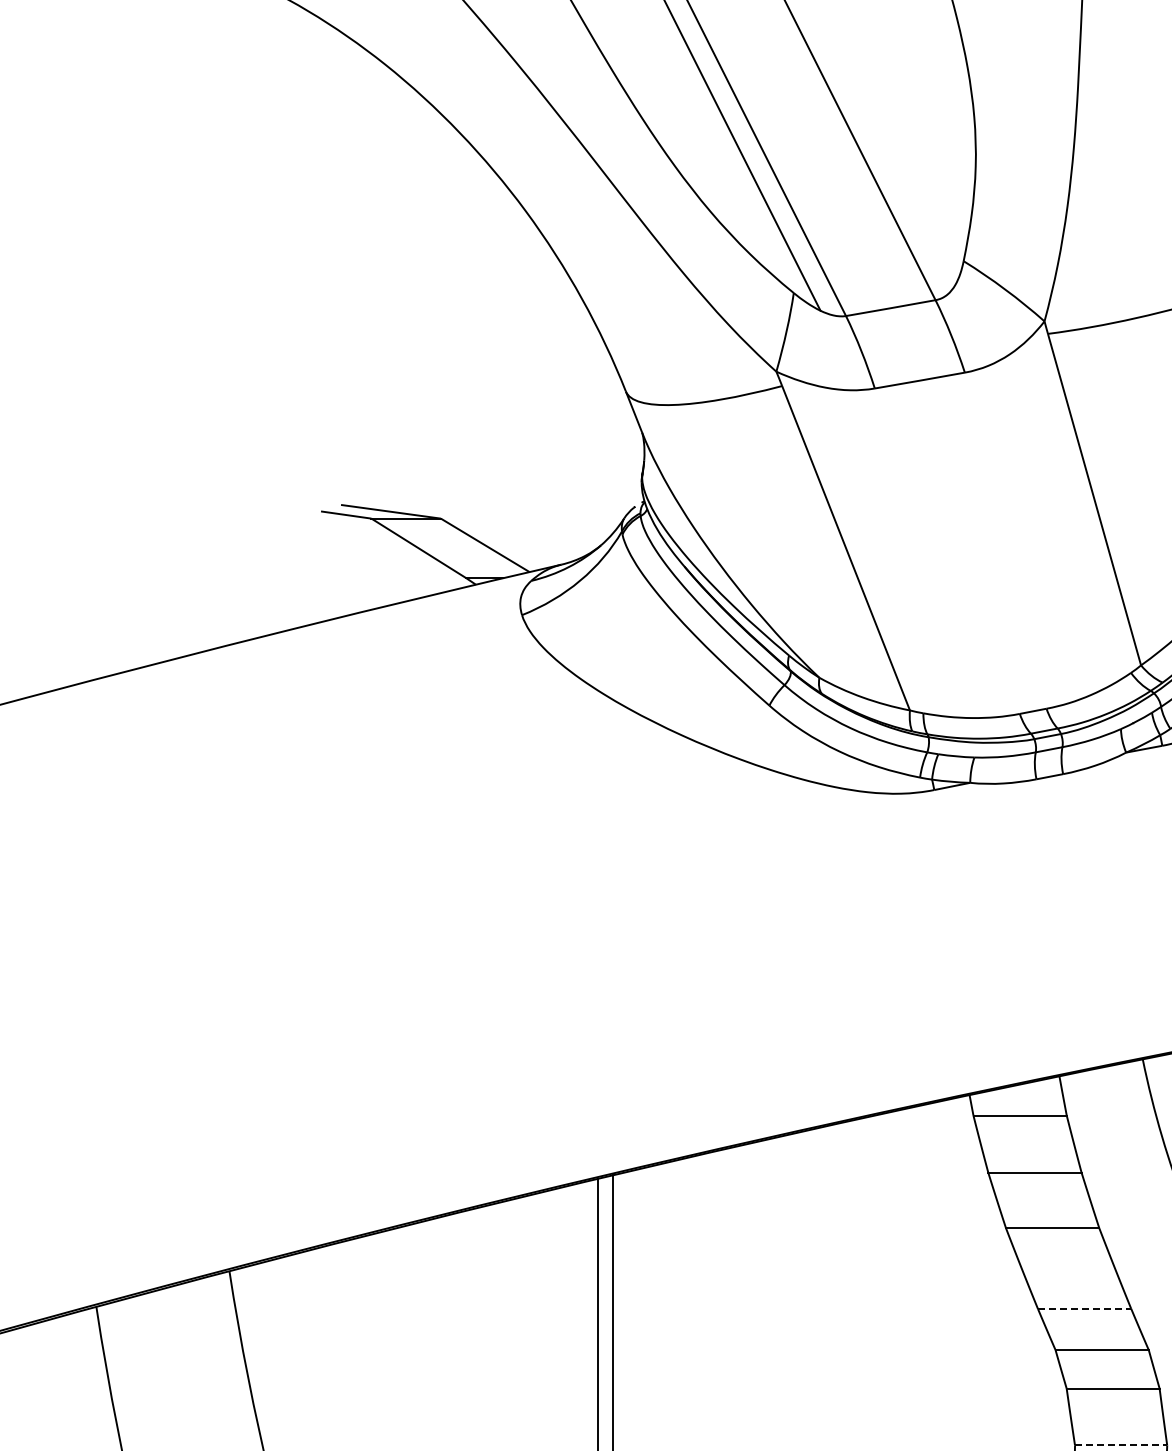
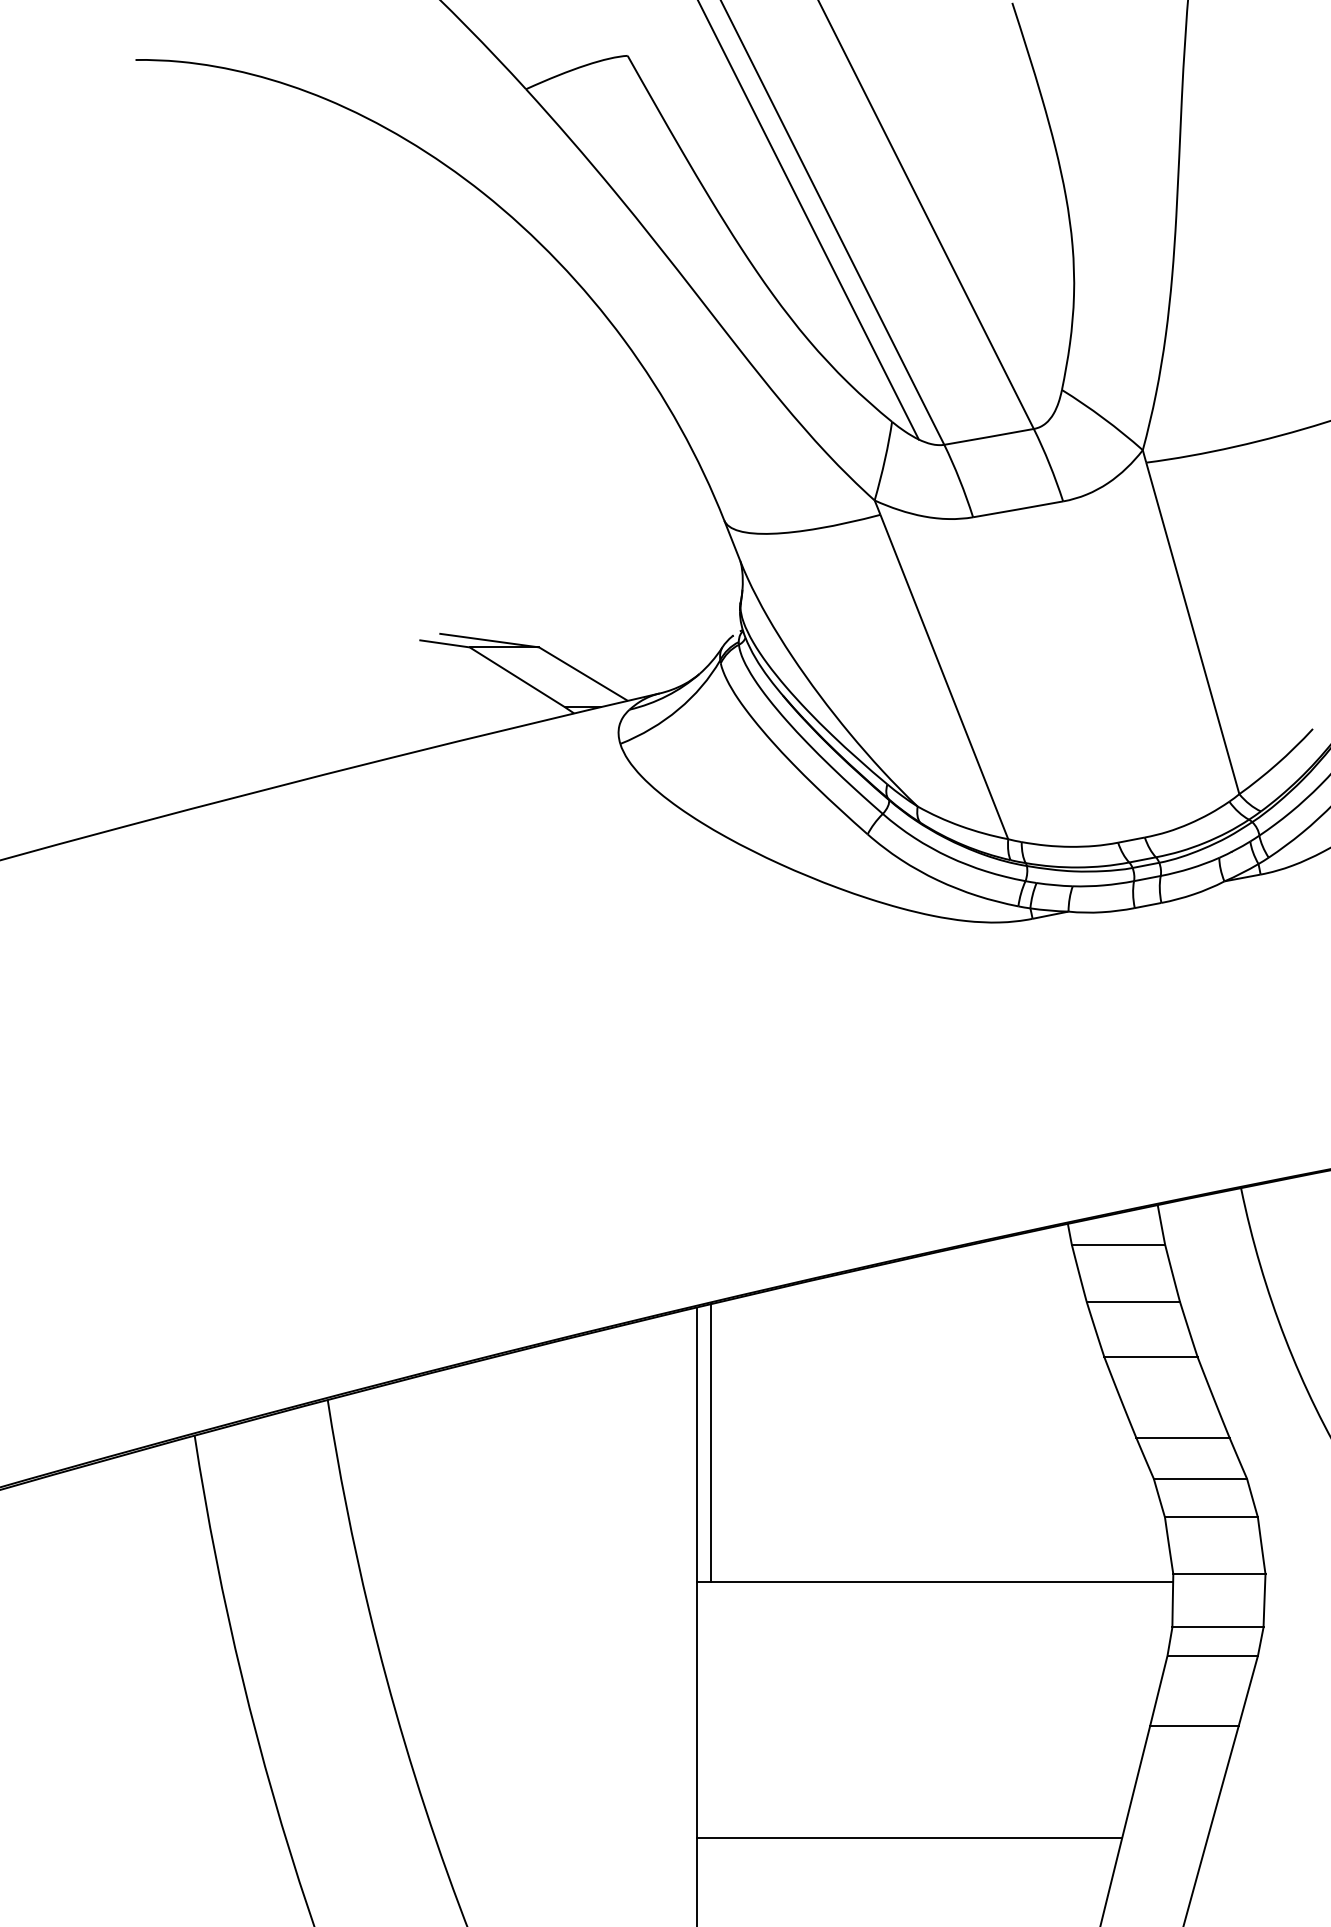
line: (1084, 1308) -> (1182, 1437), dashed -> solid
line: (1121, 1445) -> (1219, 1574), dashed -> solid

